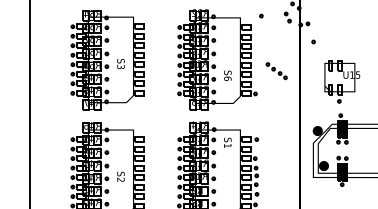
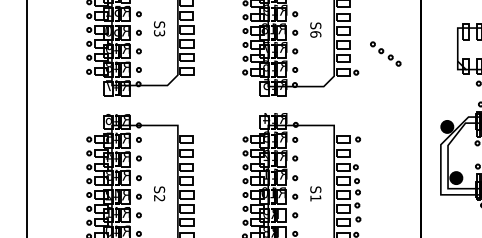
part: (276, 71) -> (385, 54), moved
text: (227, 75) -> (315, 29), moved
text: (227, 142) -> (315, 193), moved

